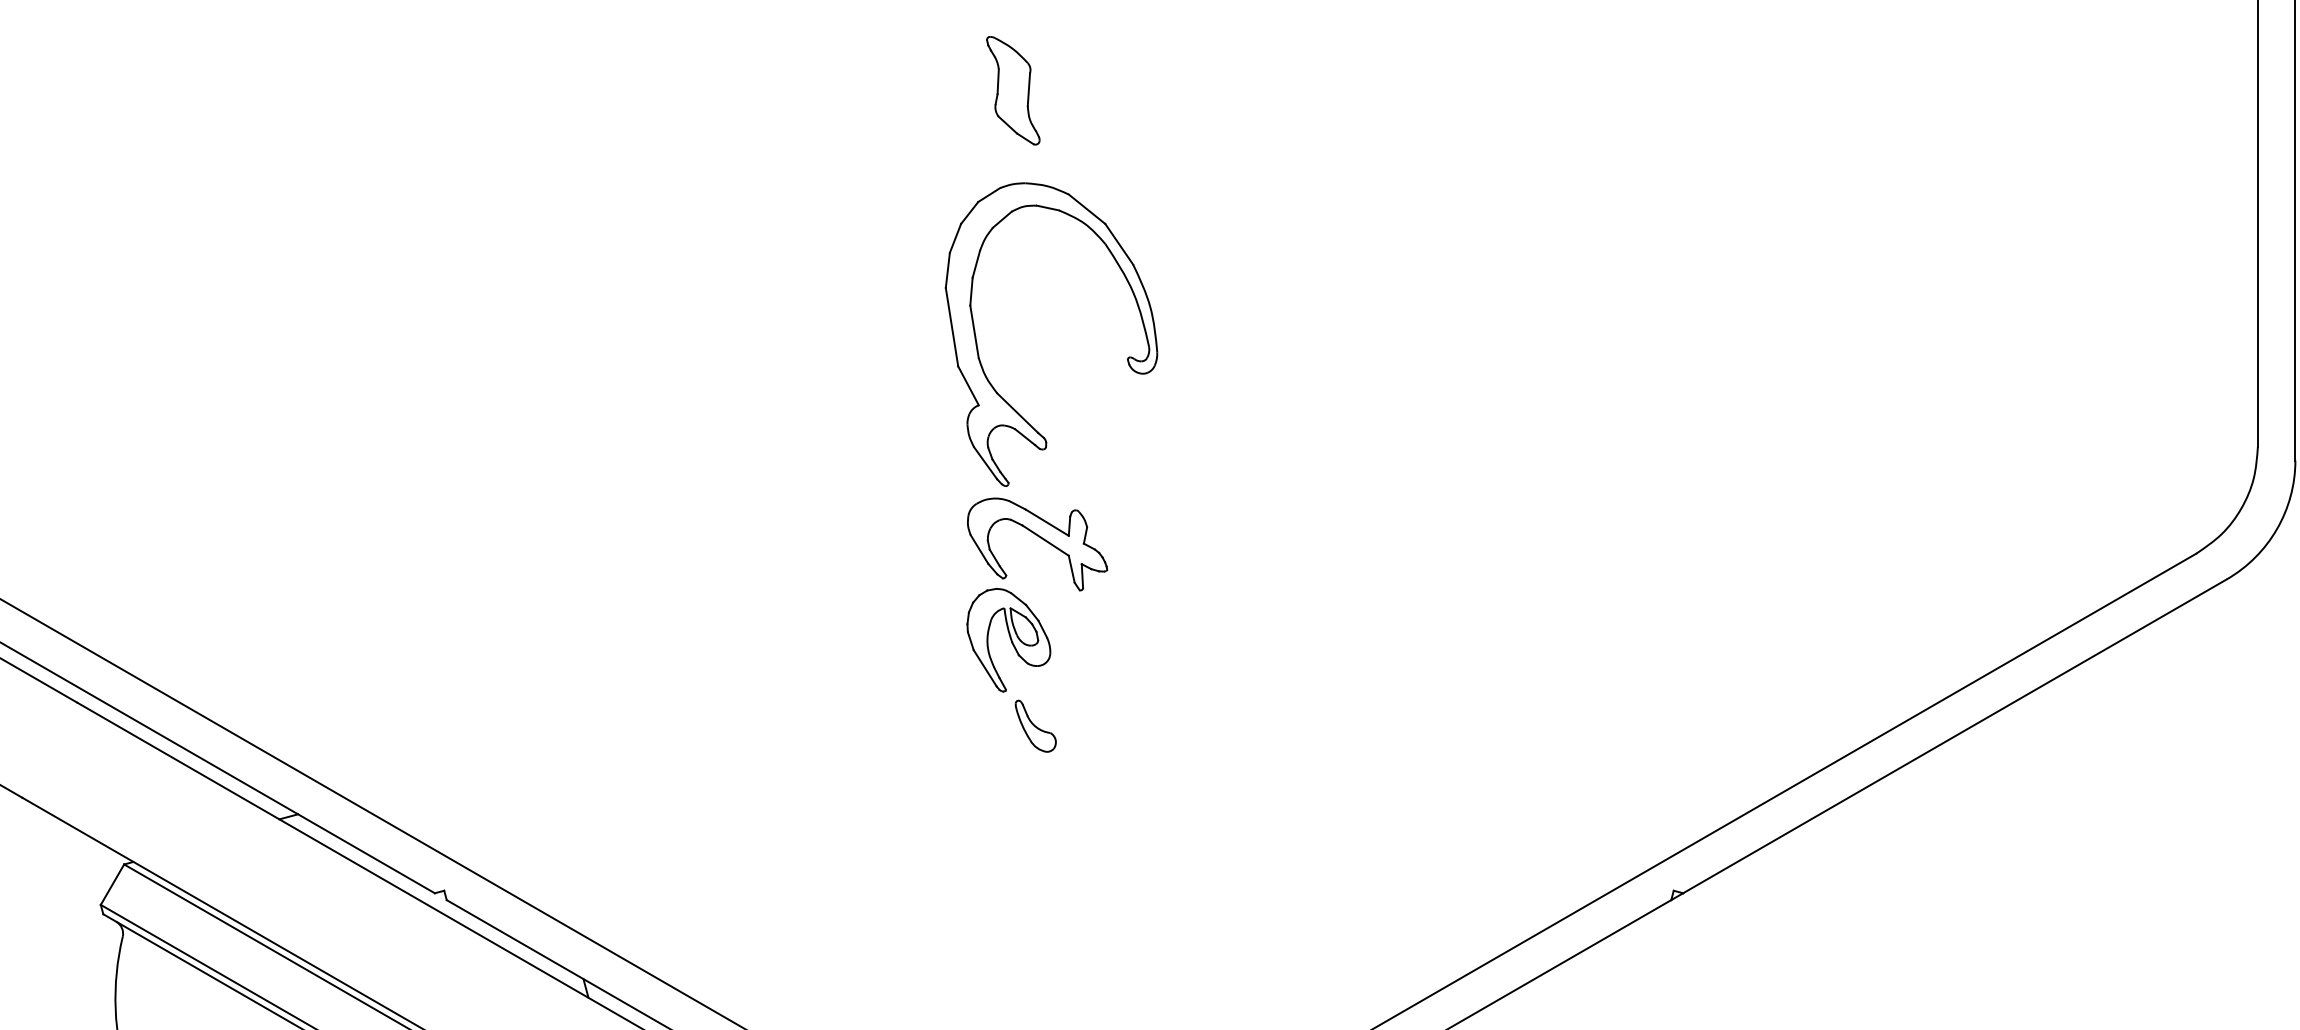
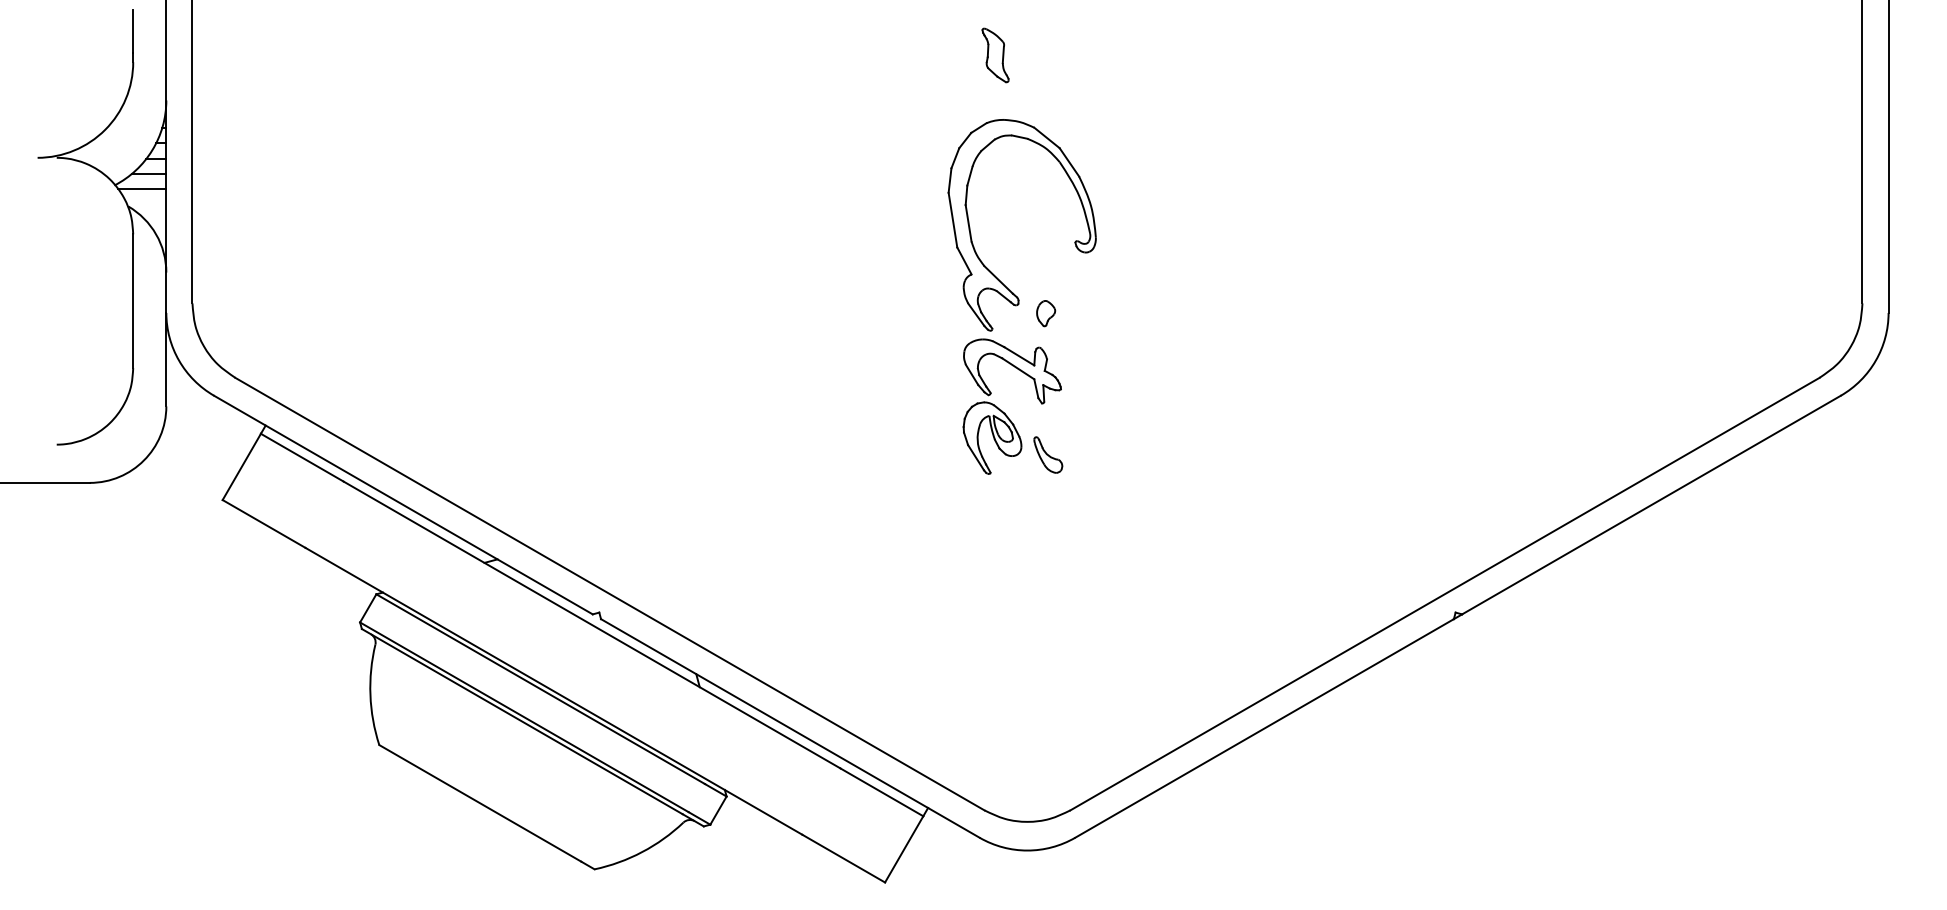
part: (1013, 90) -> (995, 55), size x0.71
part: (1086, 461) -> (1046, 313), added
part: (1036, 725) -> (1048, 454), moved

